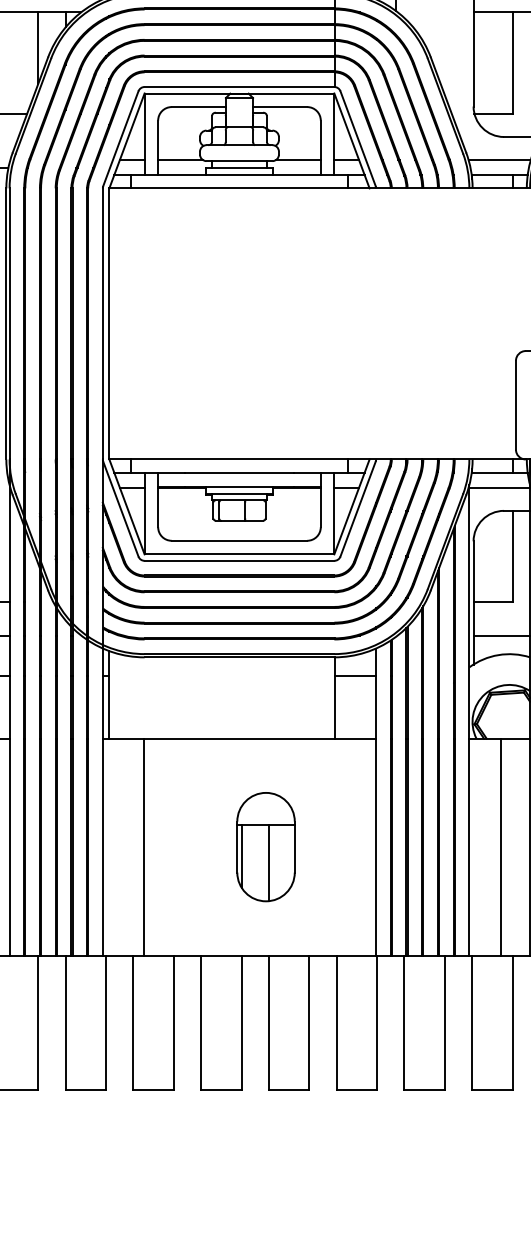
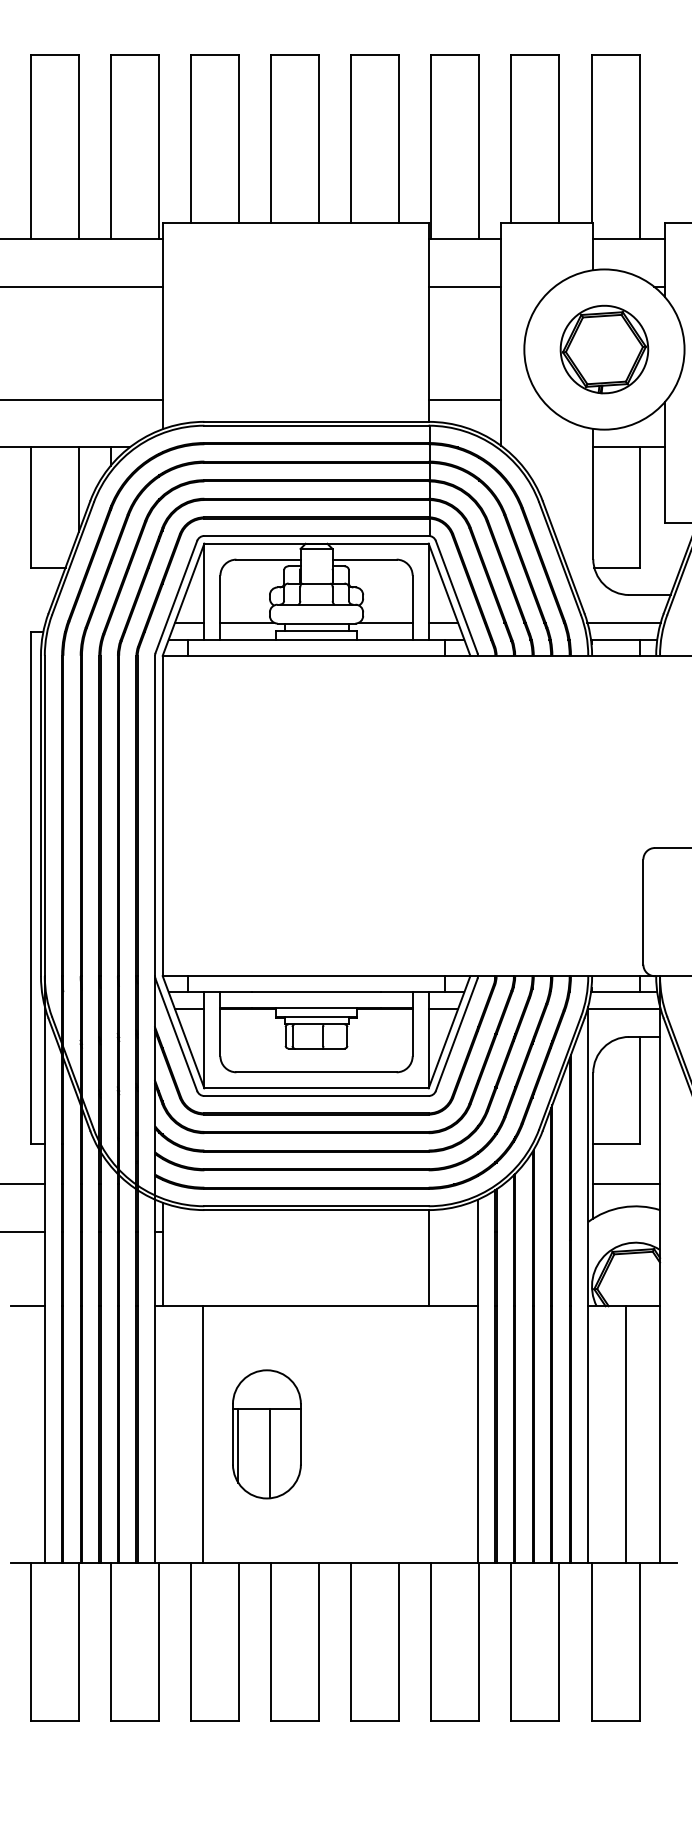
line: (355, 676) -> (453, 1232), removed
part: (265, 847) -> (266, 1434), moved

